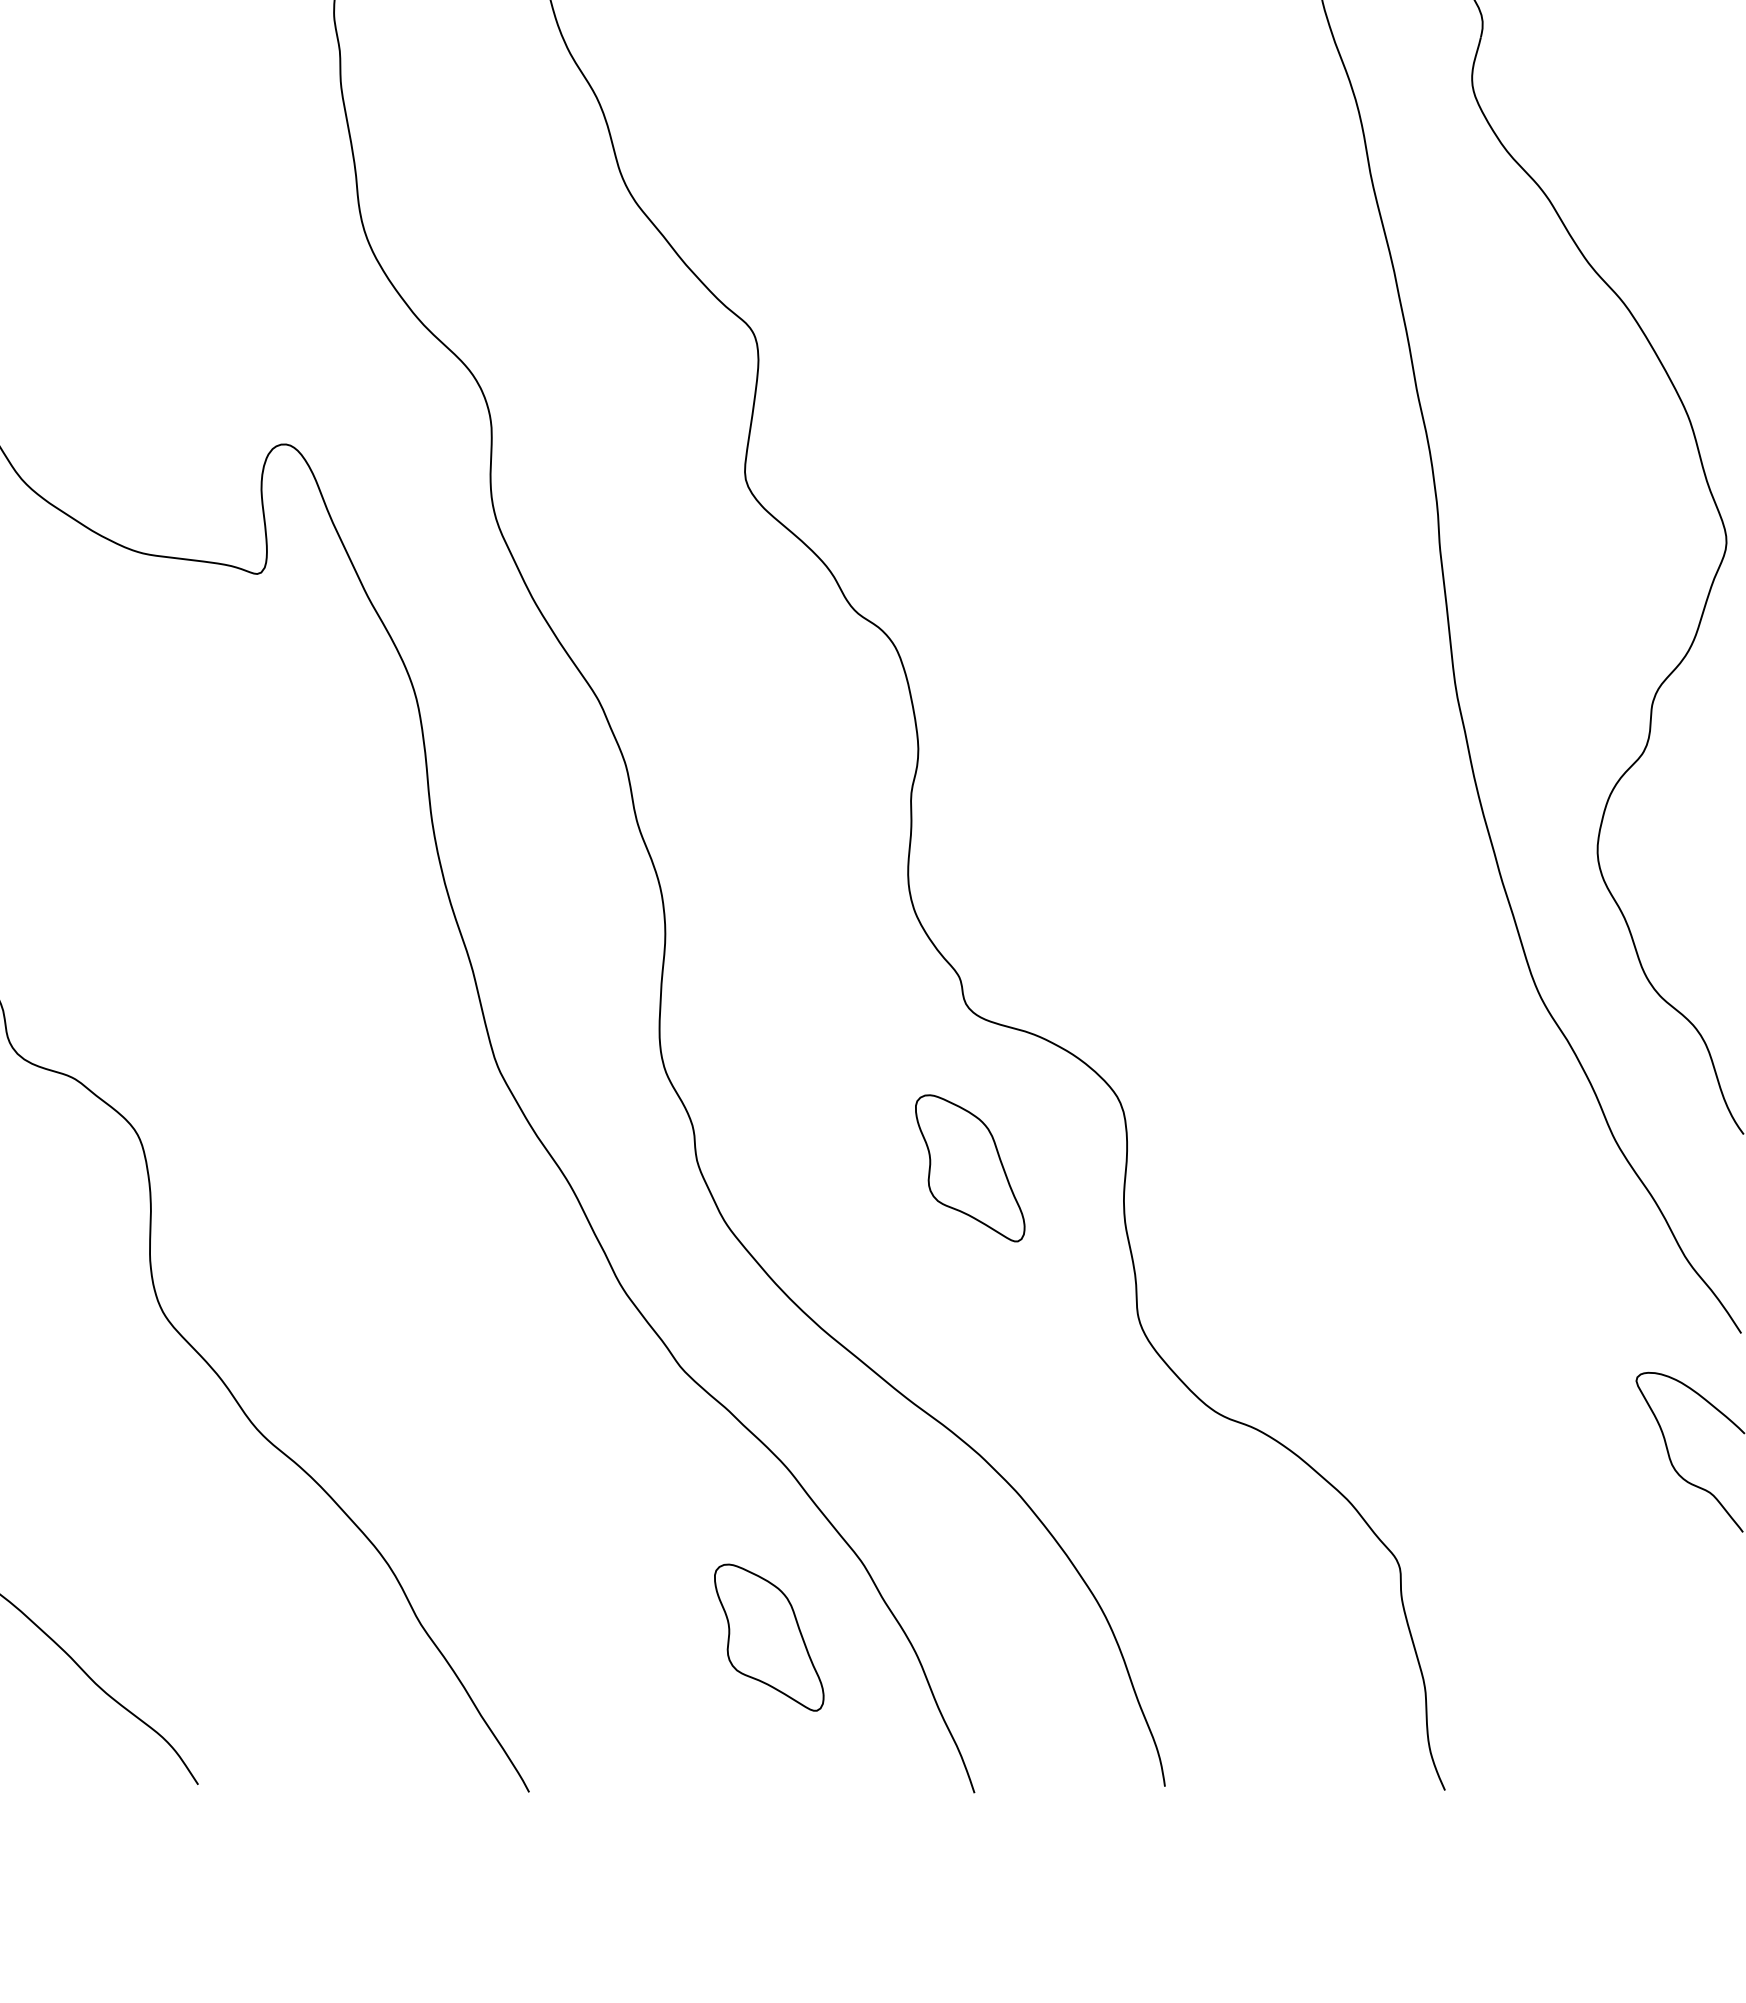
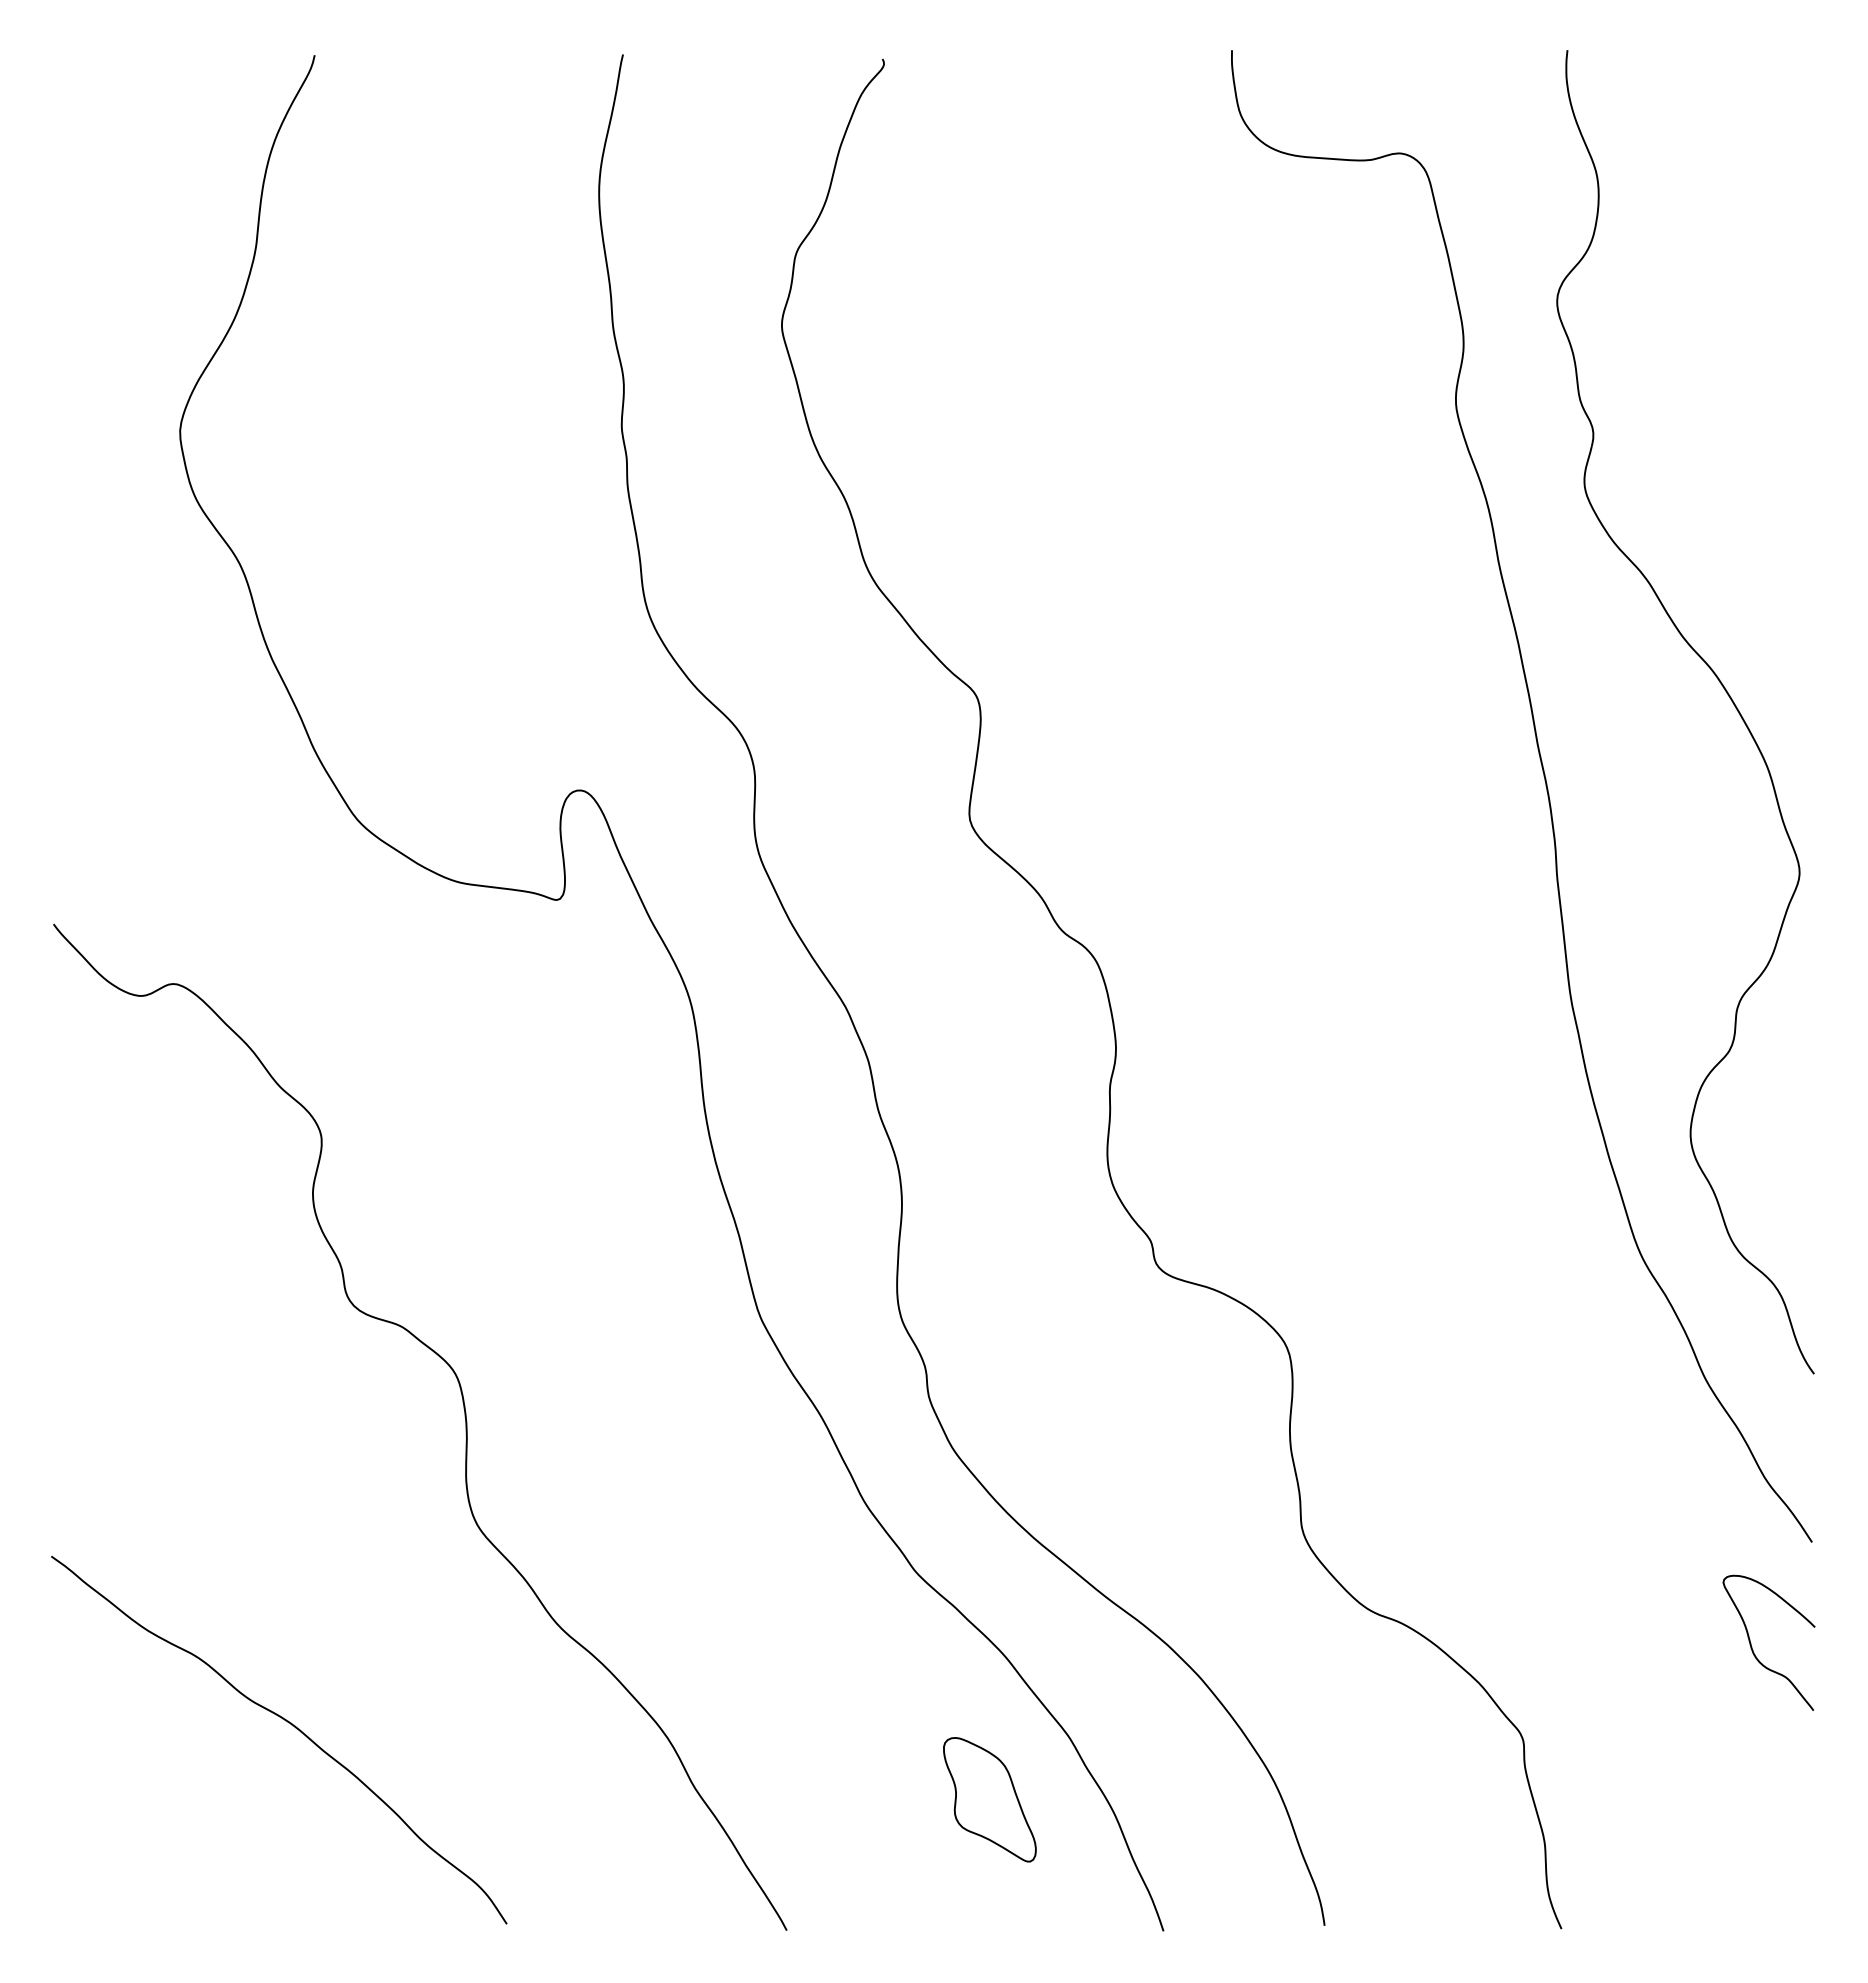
part: (969, 1168) -> (1159, 1402), removed

